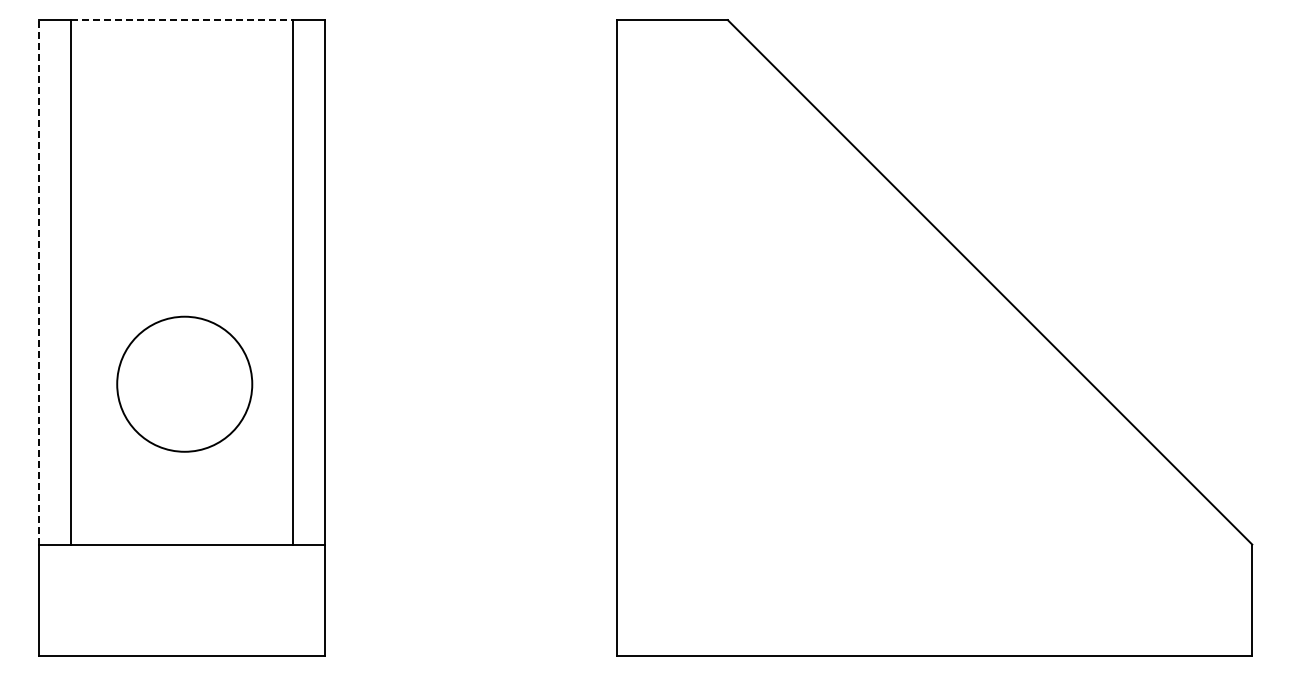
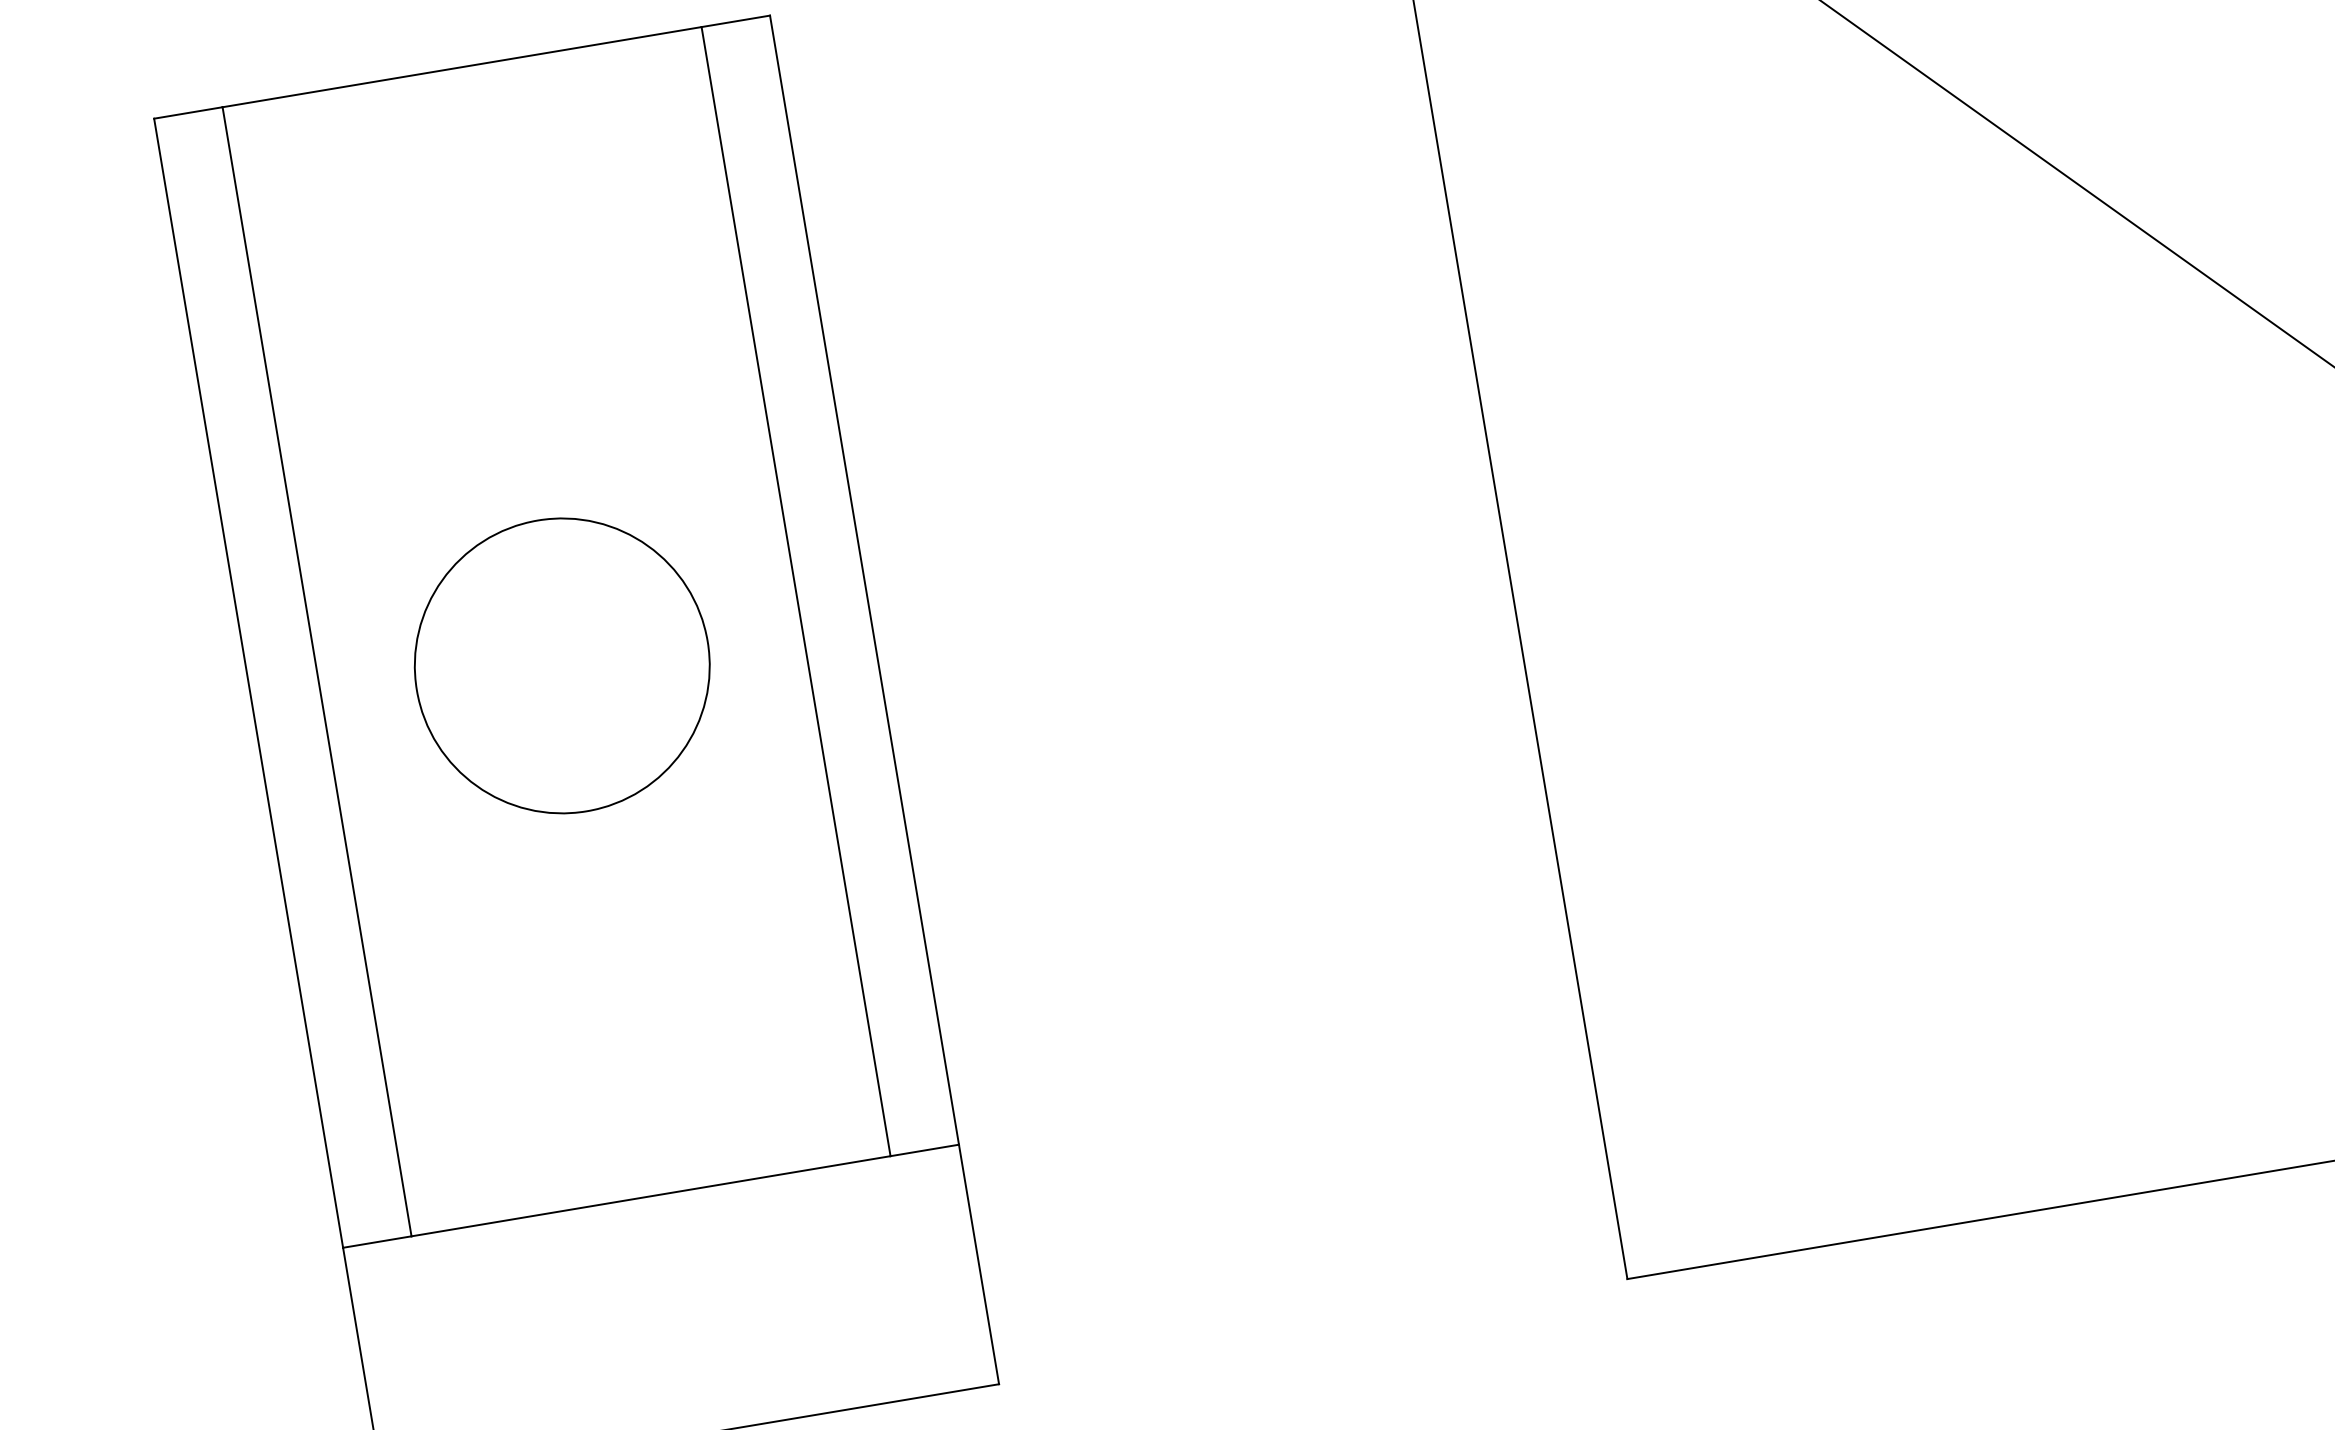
line: (182, 20) -> (463, 67), dashed -> solid
line: (38, 281) -> (247, 681), dashed -> solid
circle: (184, 383) -> (561, 664), moved

